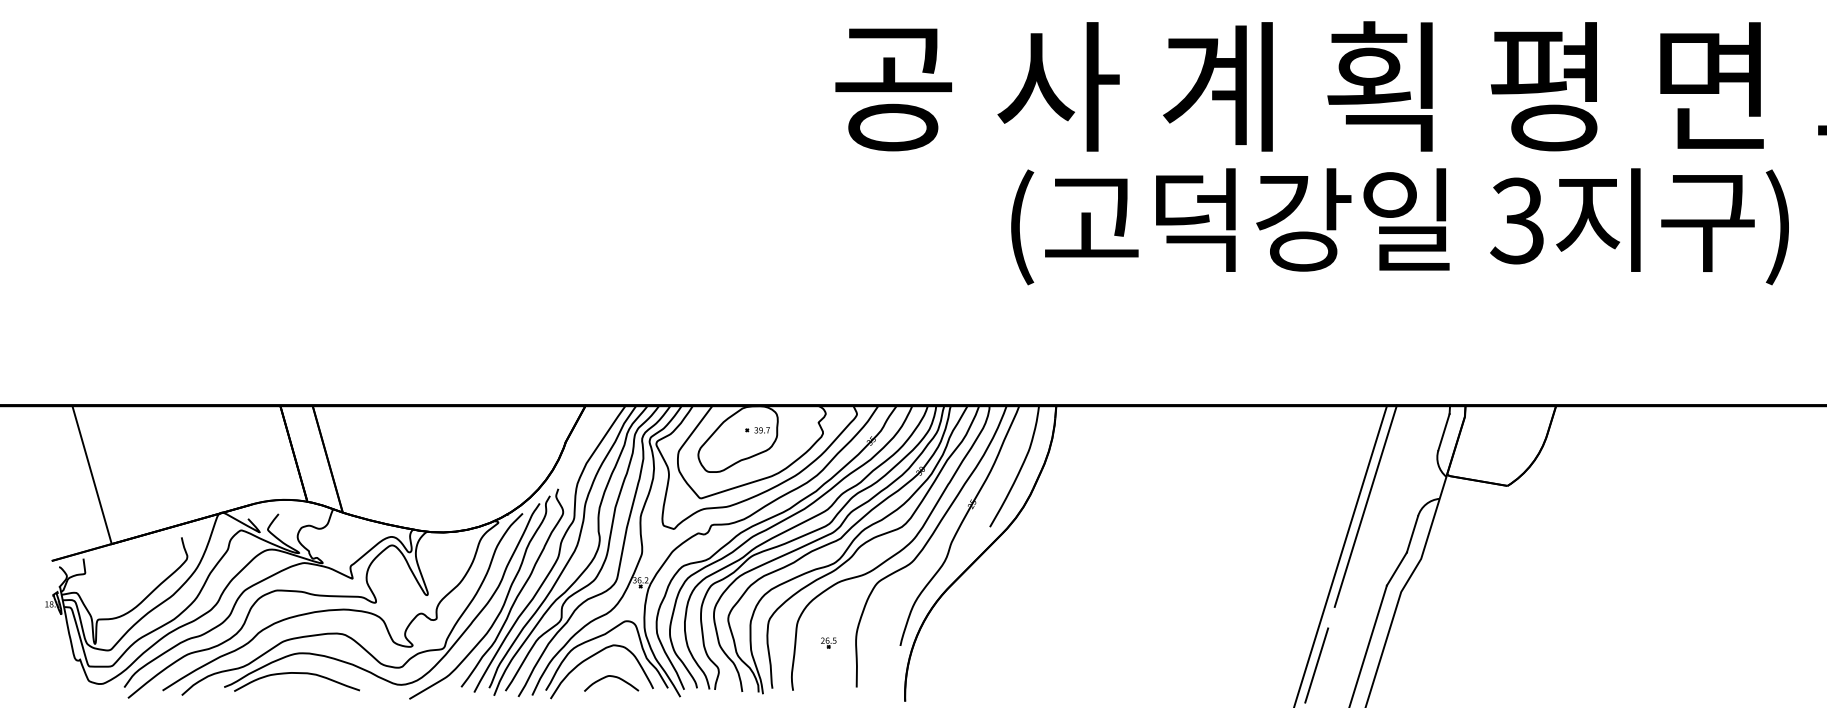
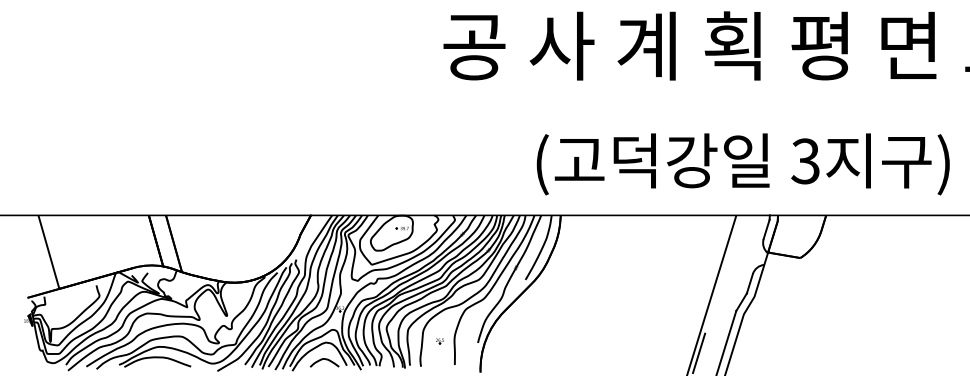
text: (1398, 226) -> (742, 164), moved
line: (1364, 505) -> (724, 268), removed

